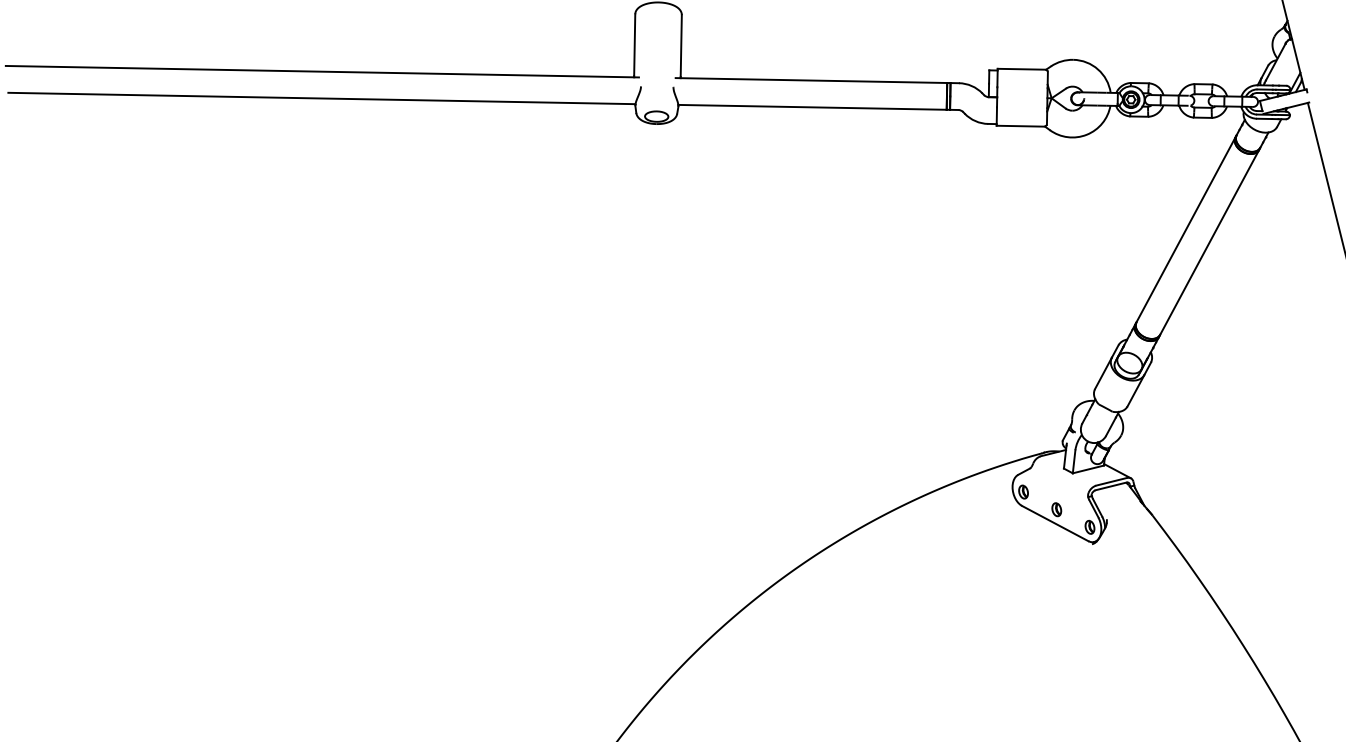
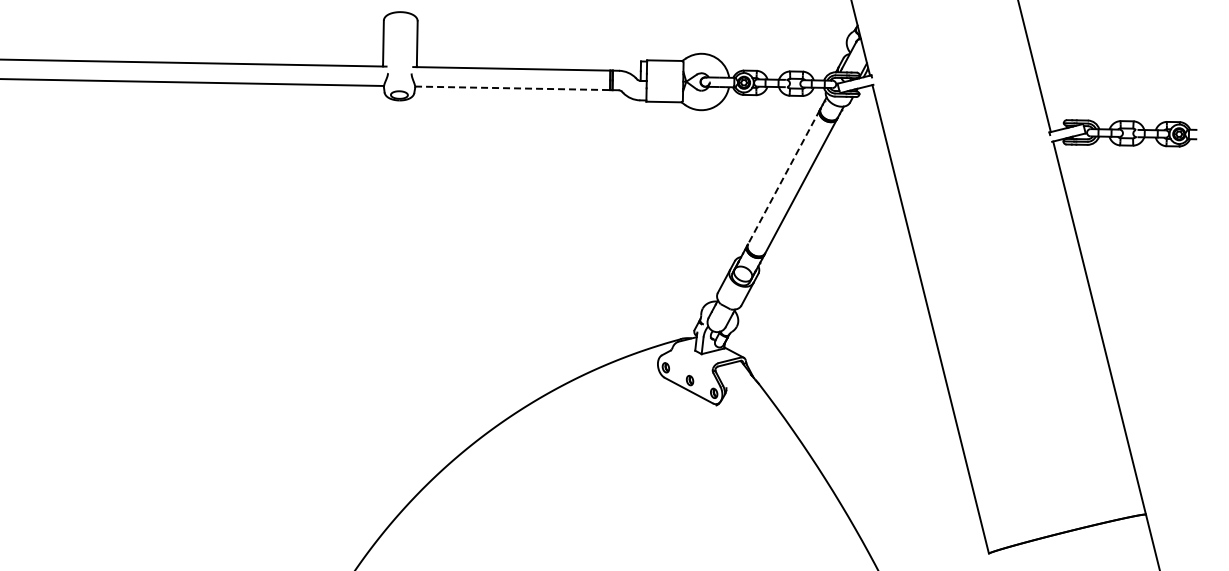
line: (812, 107) -> (512, 88), solid -> dashed
line: (1185, 230) -> (783, 177), solid -> dashed

